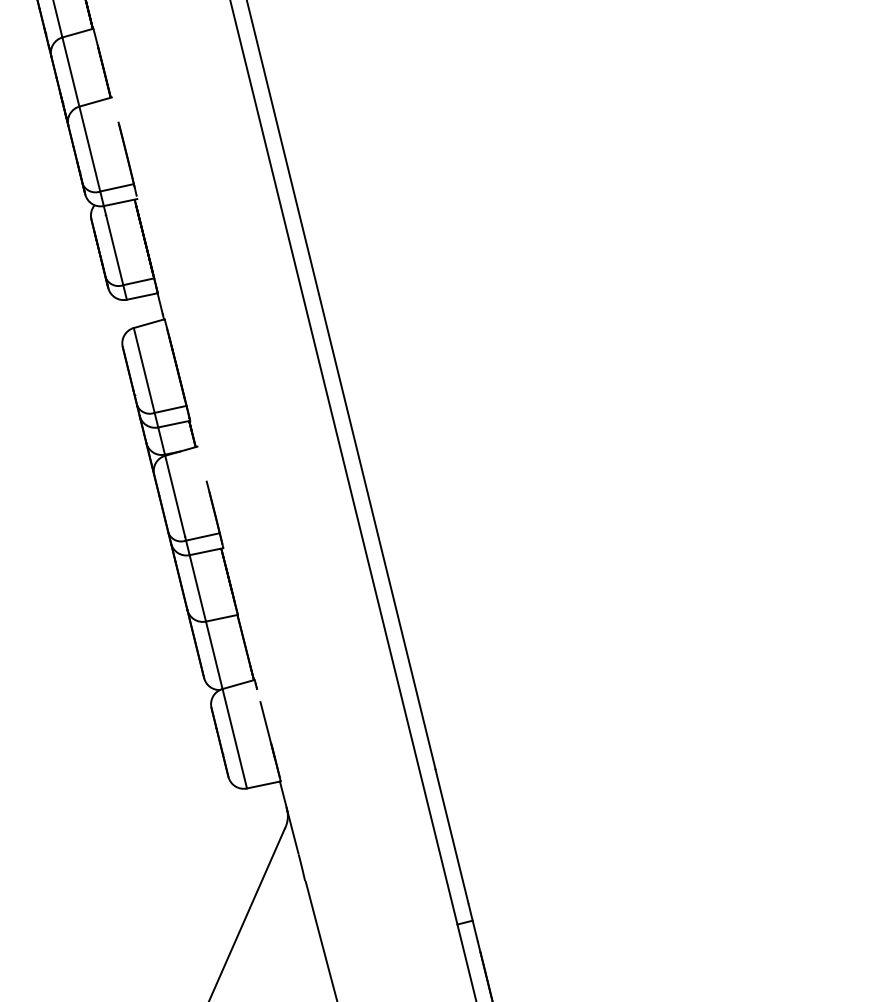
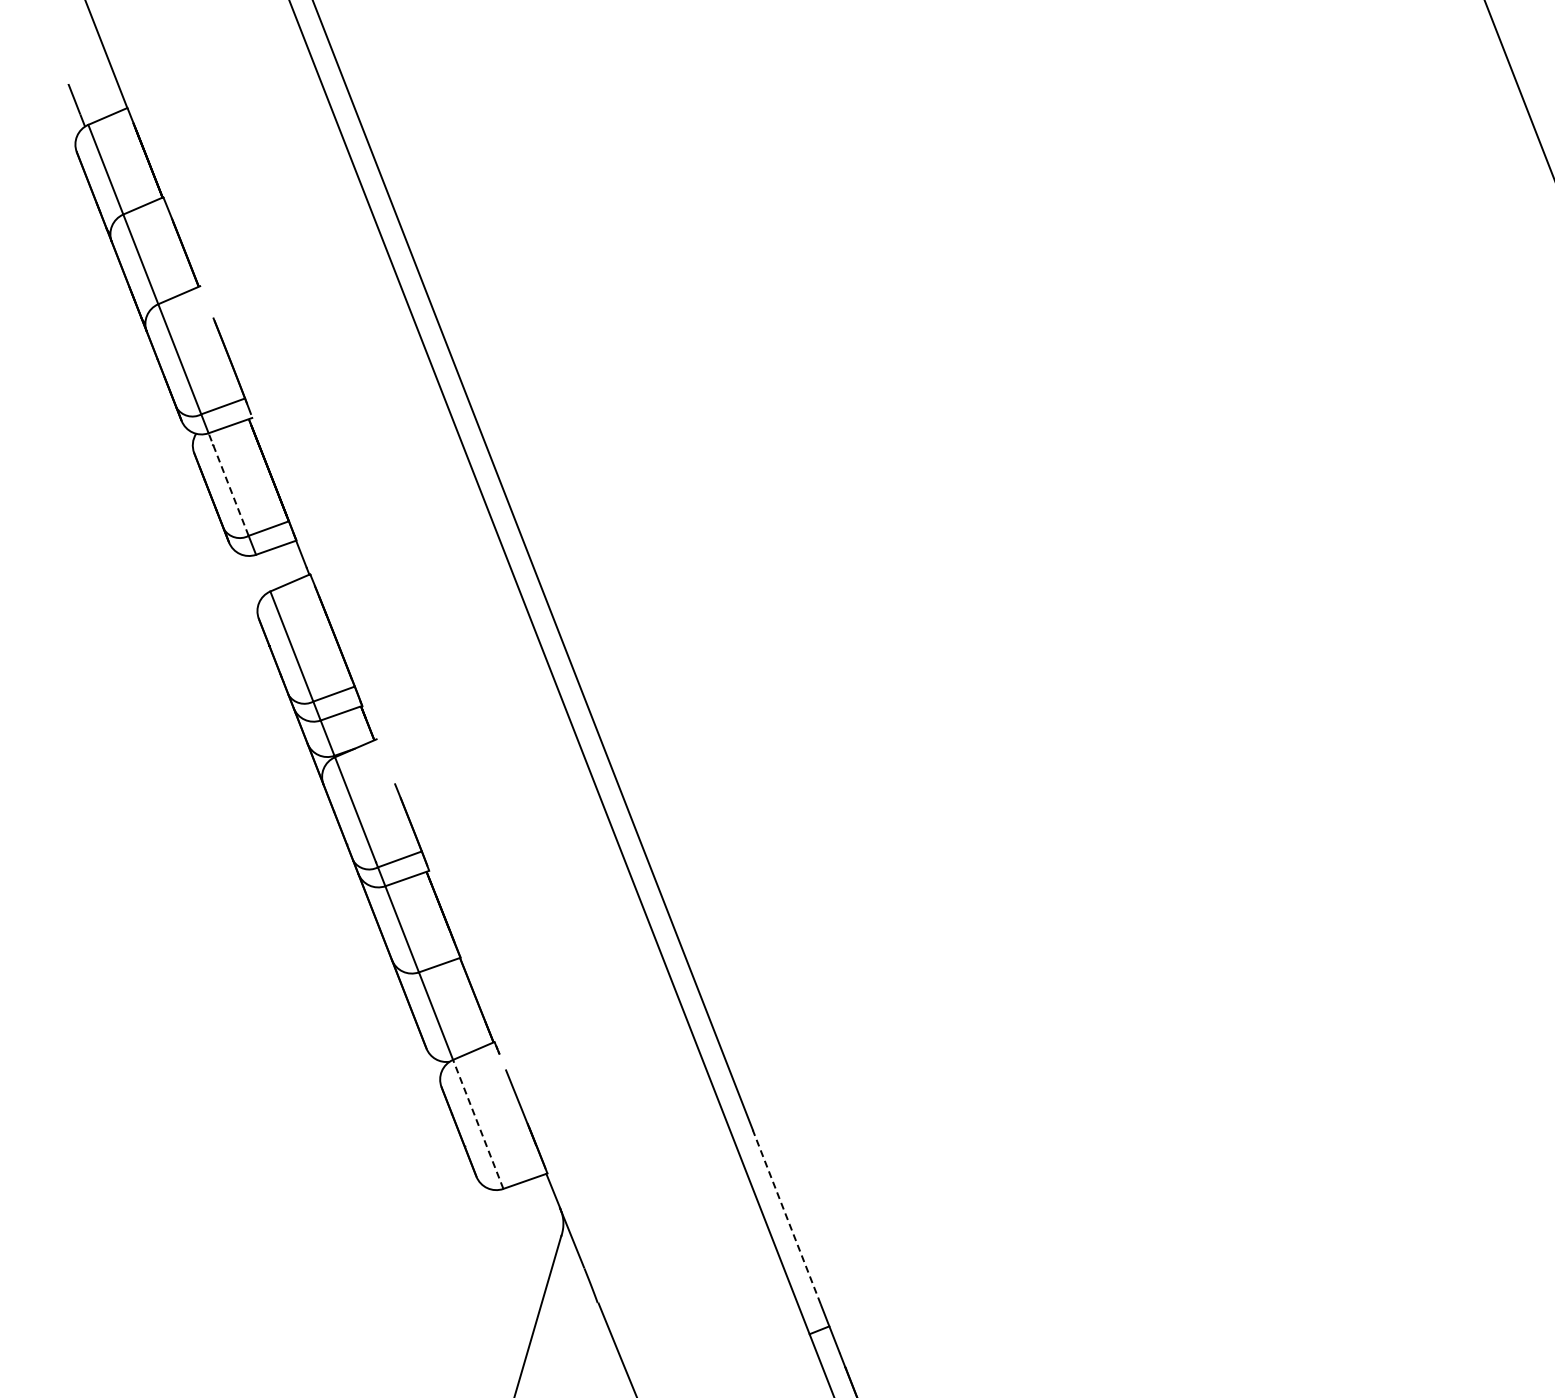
line: (113, 245) -> (228, 484), solid -> dashed
line: (235, 738) -> (478, 1123), solid -> dashed
line: (451, 836) -> (786, 1216), solid -> dashed

